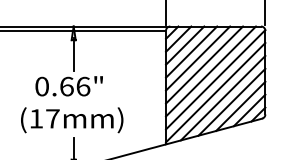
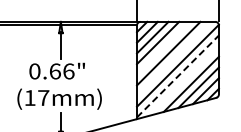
line: (198, 57) -> (163, 47), removed
line: (211, 70) -> (174, 58), removed
line: (215, 92) -> (177, 76), solid -> dashed
line: (222, 97) -> (183, 80), removed

